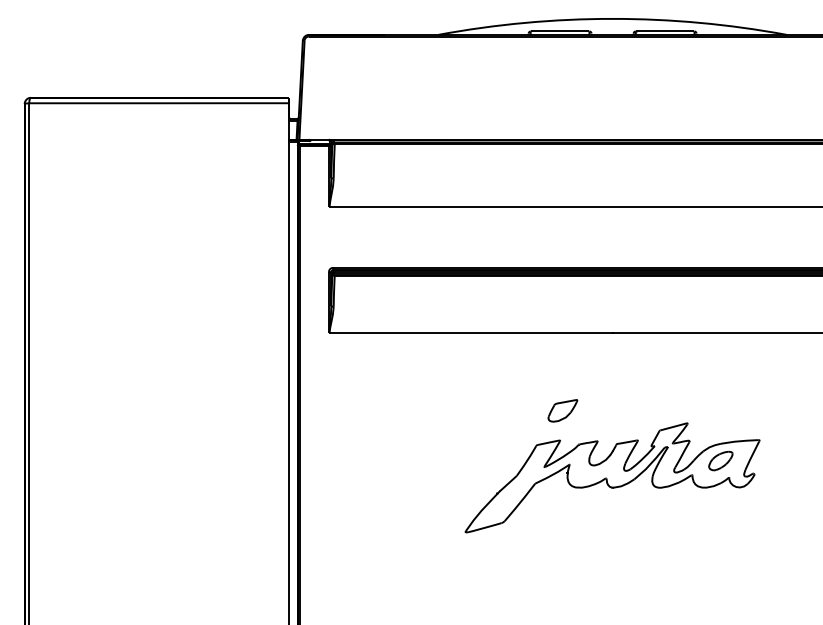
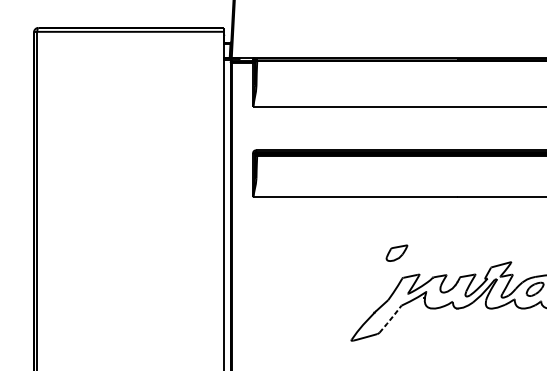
part: (562, 410) -> (396, 253), moved
line: (520, 502) -> (390, 319), solid -> dashed

